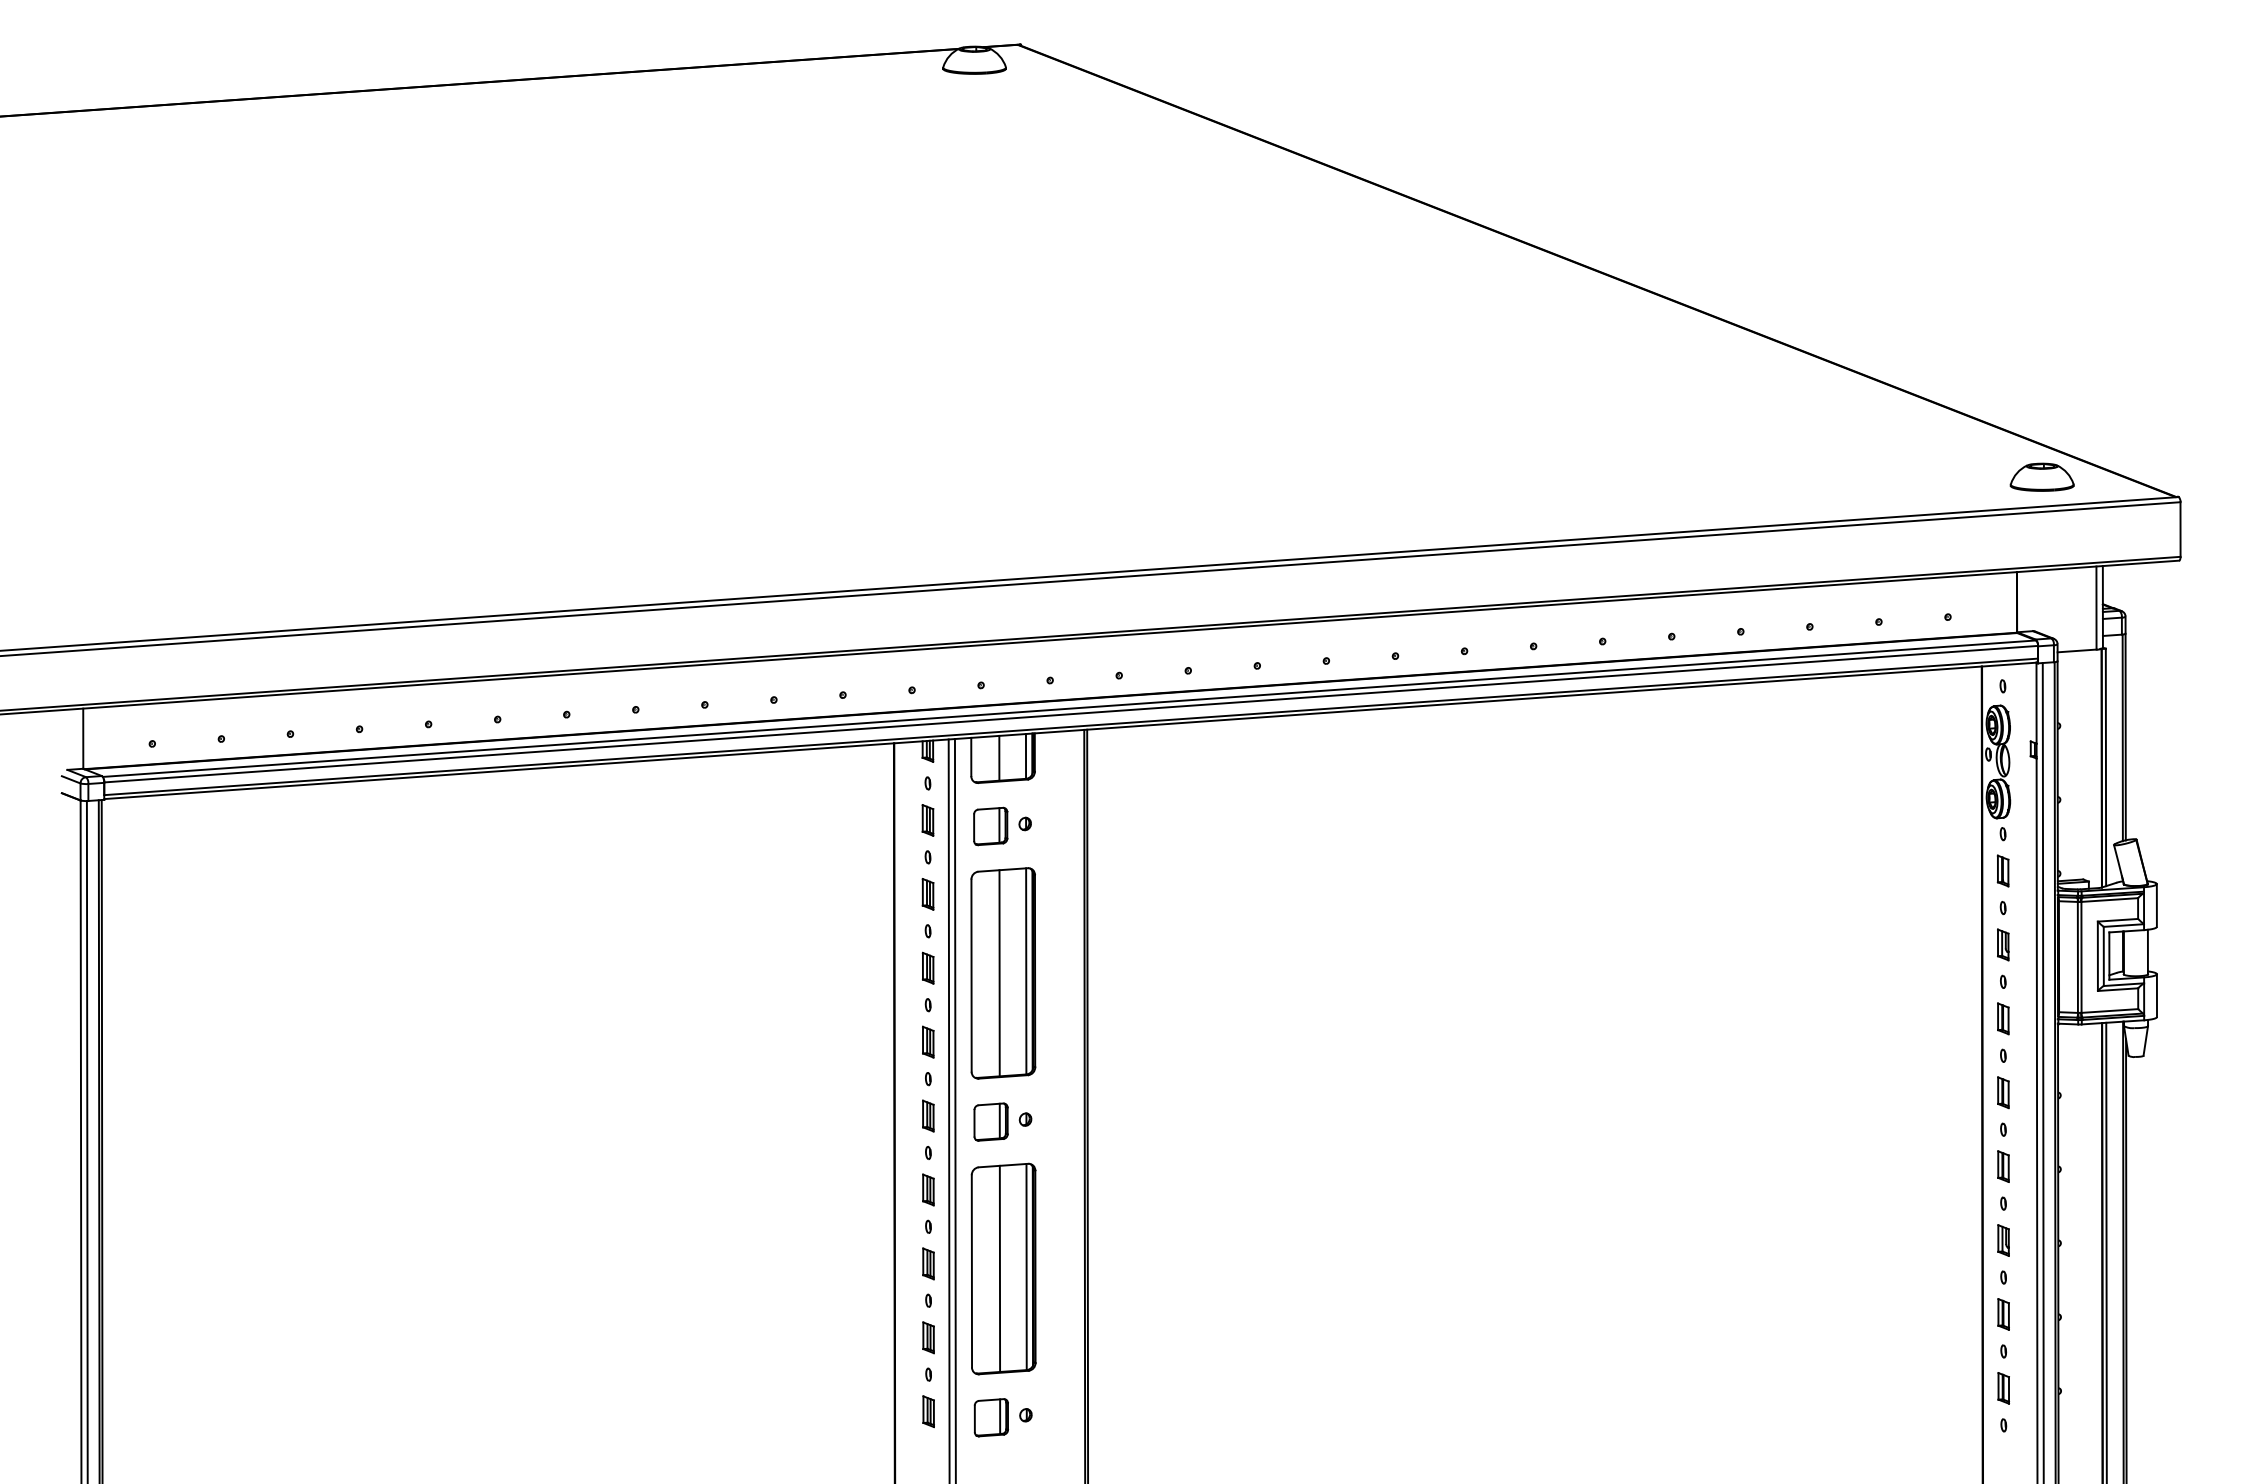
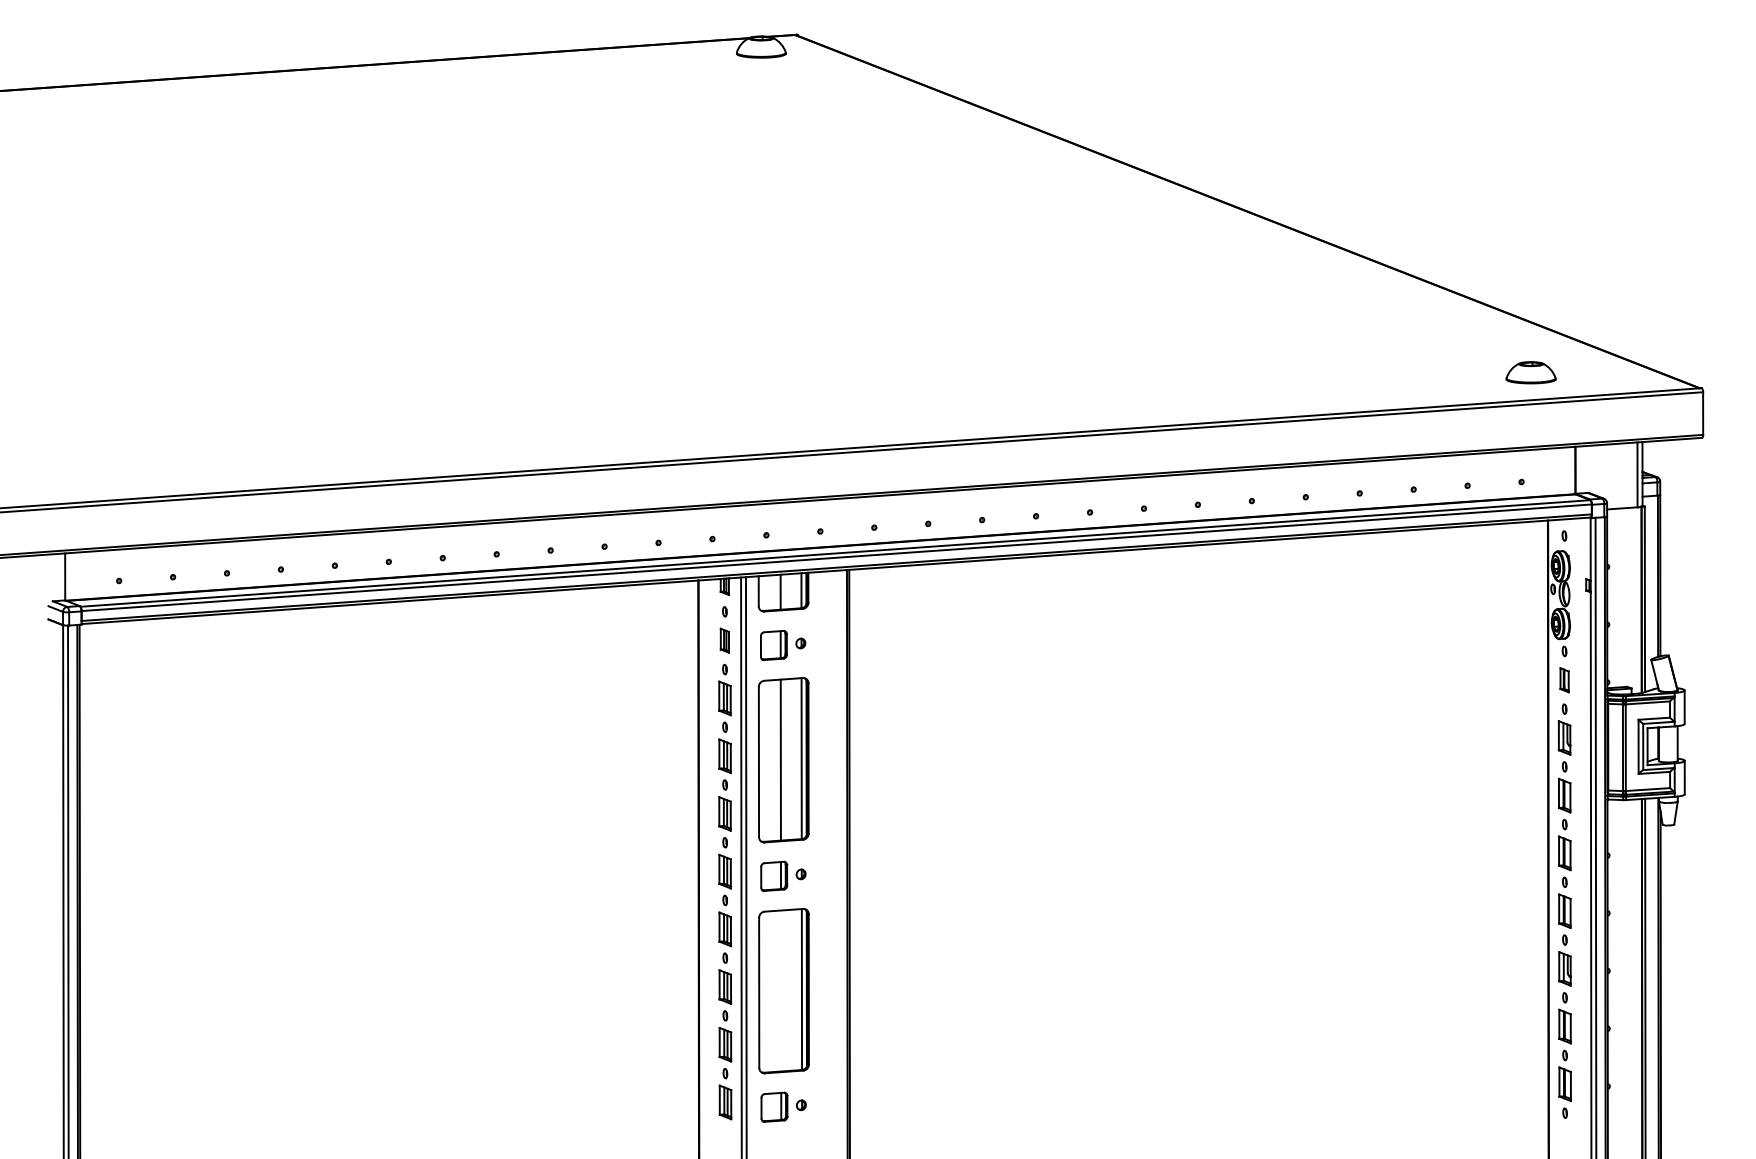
part: (2041, 476) -> (1530, 372), moved
part: (927, 894) -> (724, 698), size x1.4
part: (2003, 944) -> (1564, 737), size x1.4
part: (927, 967) -> (724, 755), size x1.4
part: (2003, 1018) -> (1564, 795), size x1.4
part: (928, 1041) -> (725, 813), size x1.4
part: (2003, 1092) -> (1564, 853), size x1.4
part: (928, 1115) -> (725, 871), size x1.4
part: (2003, 1166) -> (1564, 911), size x1.4
part: (928, 1189) -> (725, 928), size x1.4
part: (2003, 1240) -> (1564, 968), size x1.4
part: (928, 1263) -> (725, 986), size x1.4
line: (999, 1268) -> (780, 990), removed
part: (2003, 1314) -> (1564, 1026), size x1.4
part: (928, 1337) -> (725, 1044), size x1.4
part: (2003, 1388) -> (1564, 1084), size x1.4
part: (928, 1411) -> (725, 1102), size x1.4

